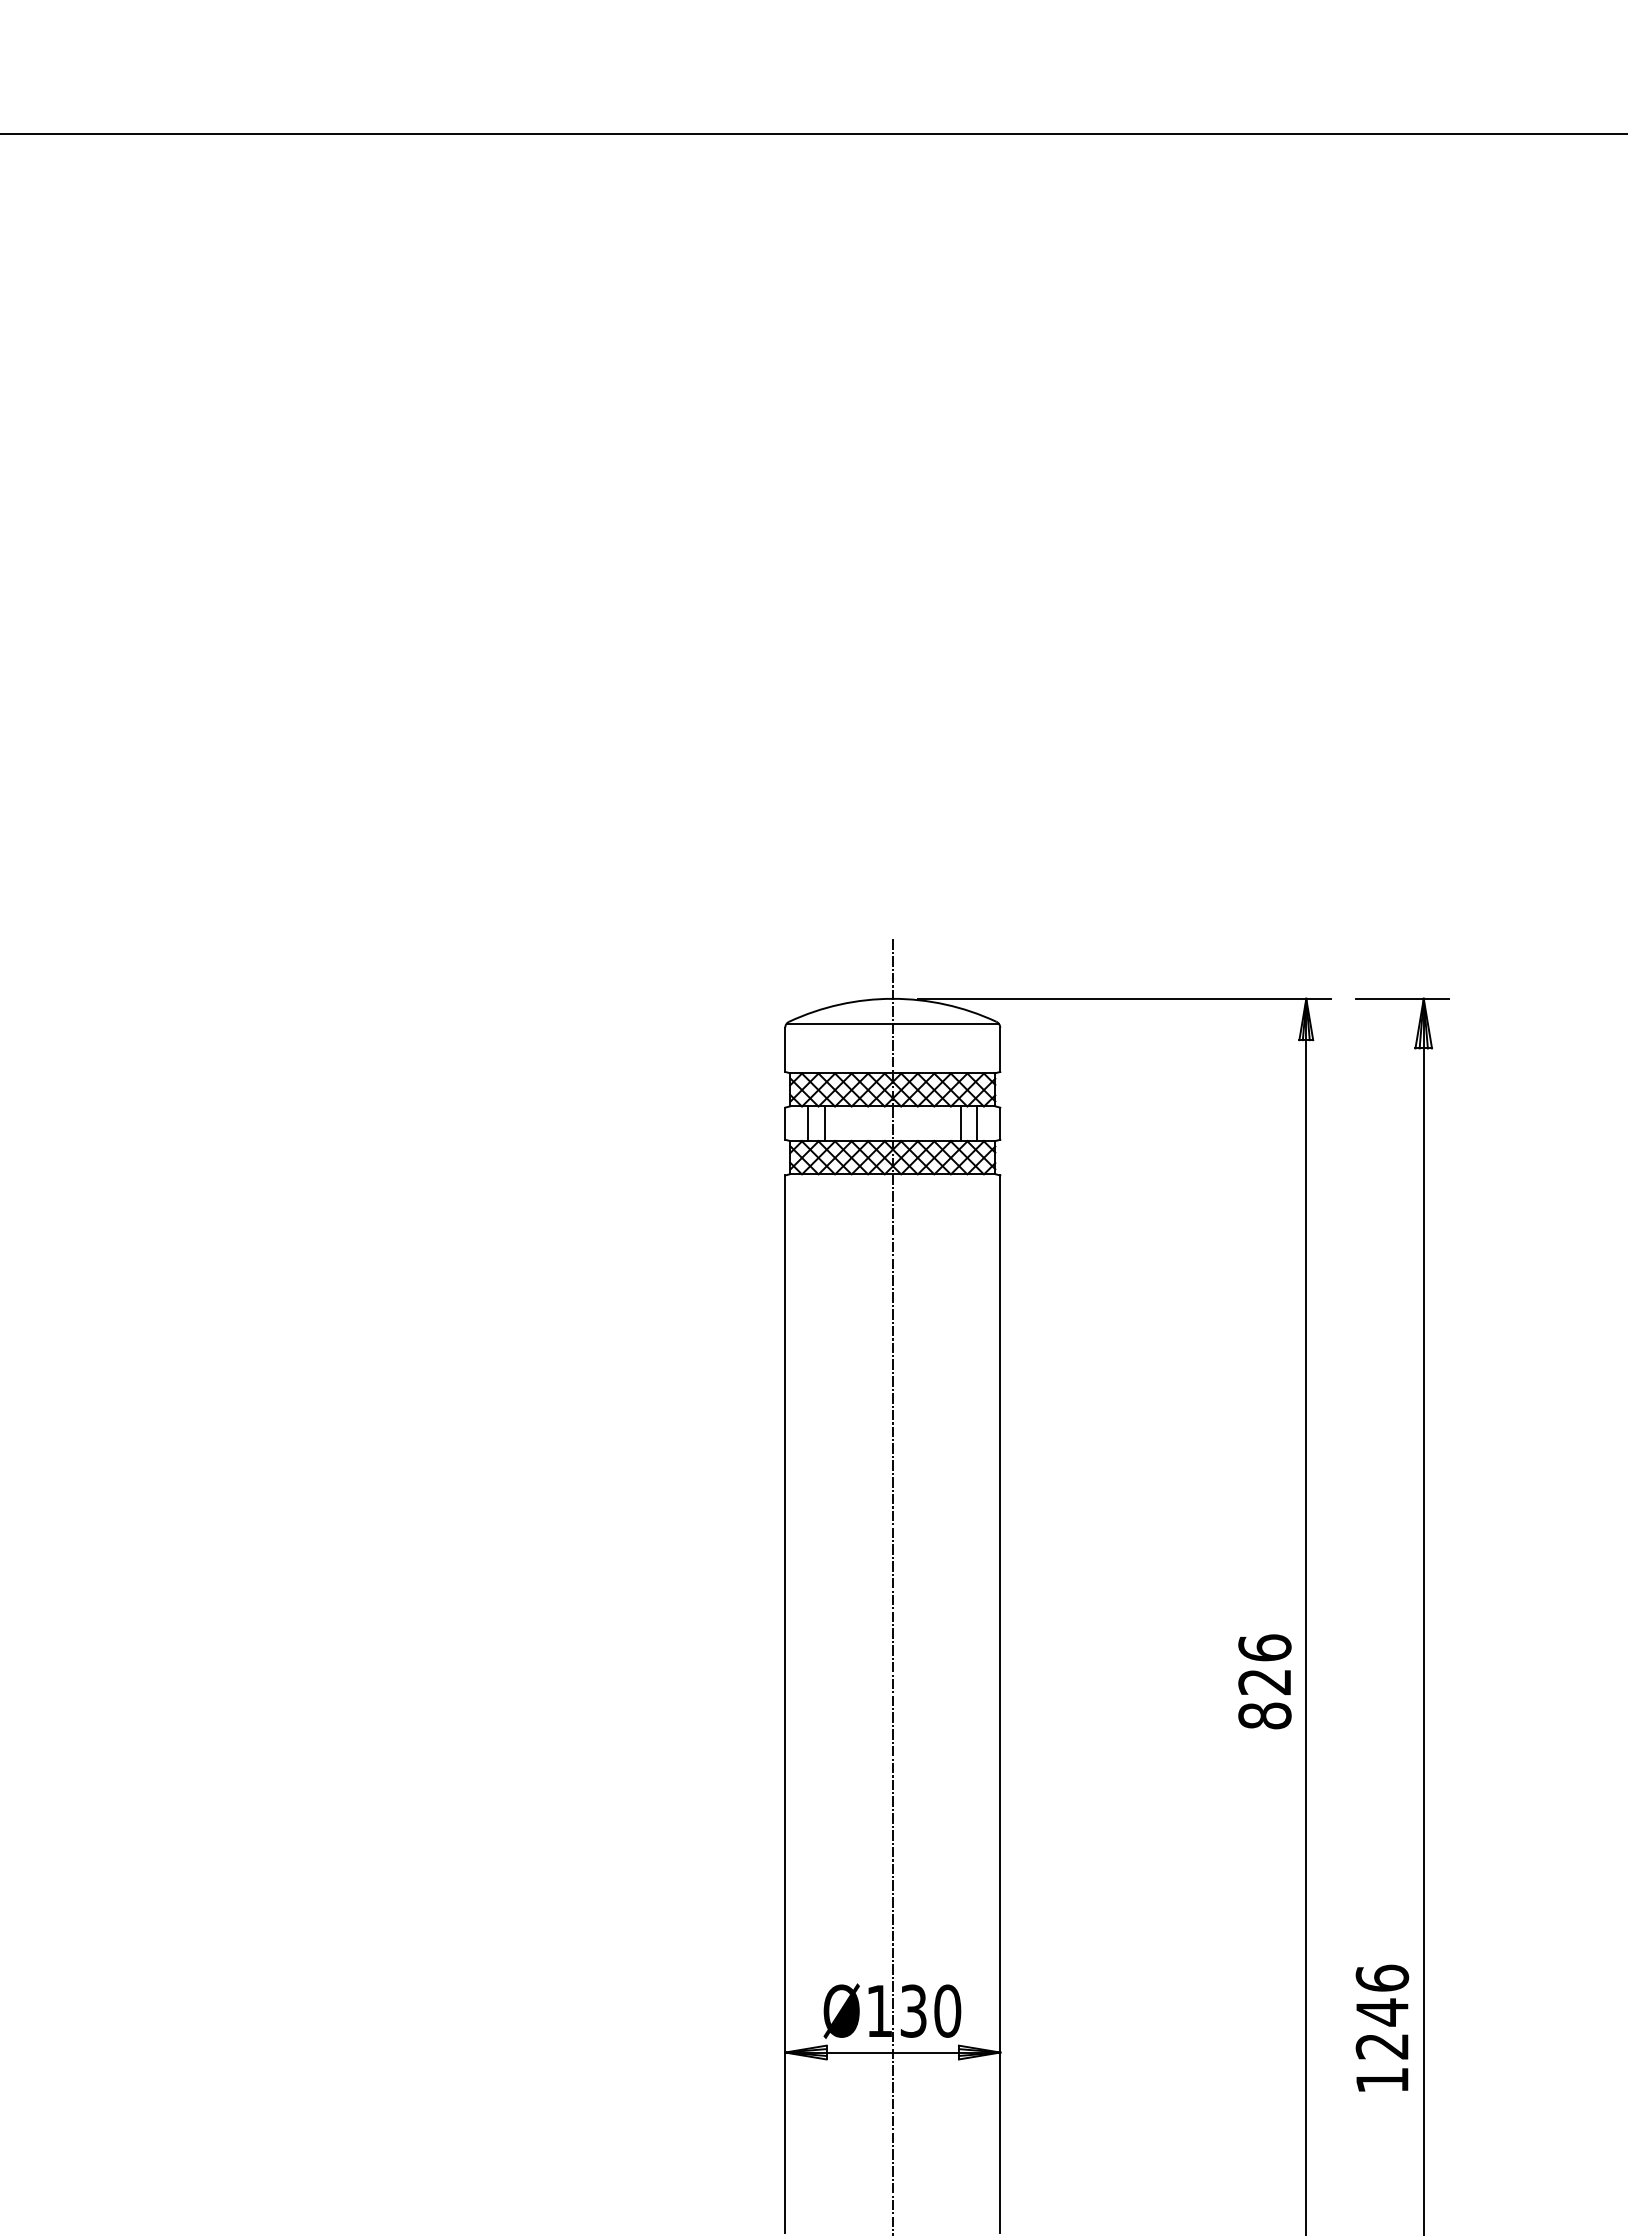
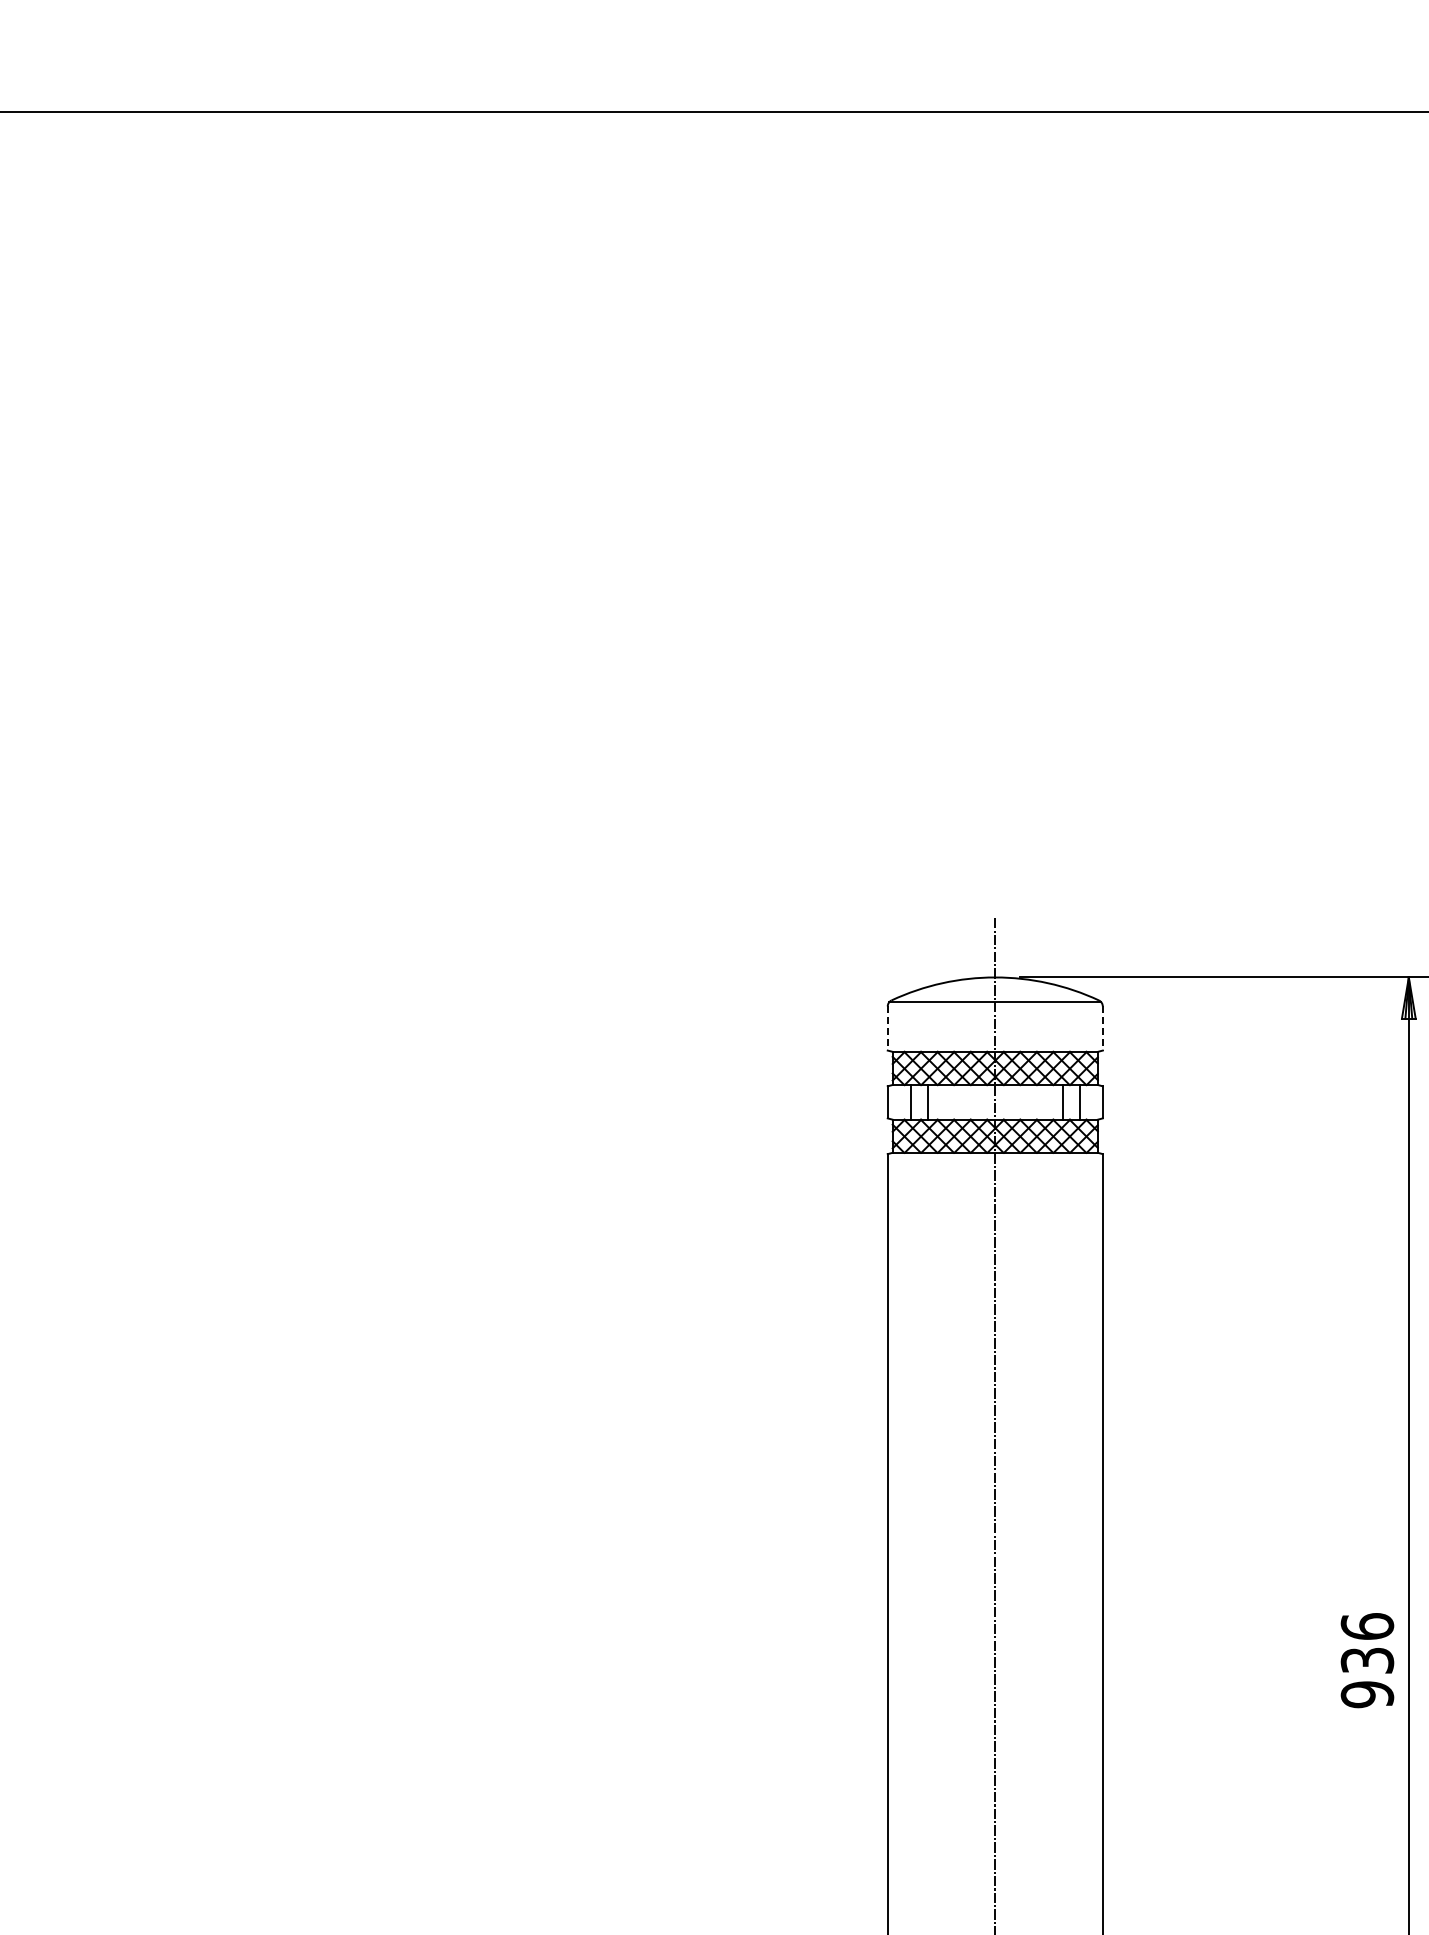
line: (785, 1050) -> (888, 1029), solid -> dashed
line: (1000, 1050) -> (1103, 1029), solid -> dashed
text: (1264, 1699) -> (1367, 1678), 826 -> 936

